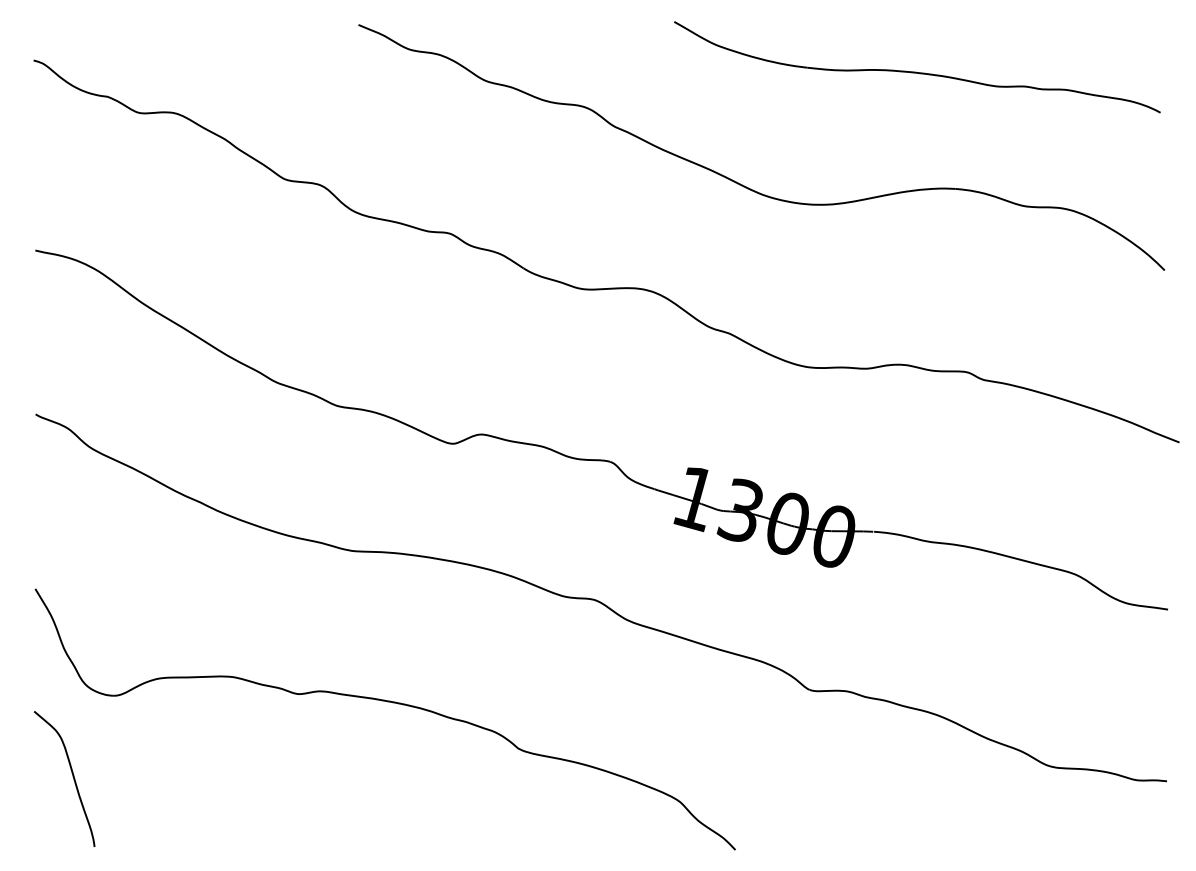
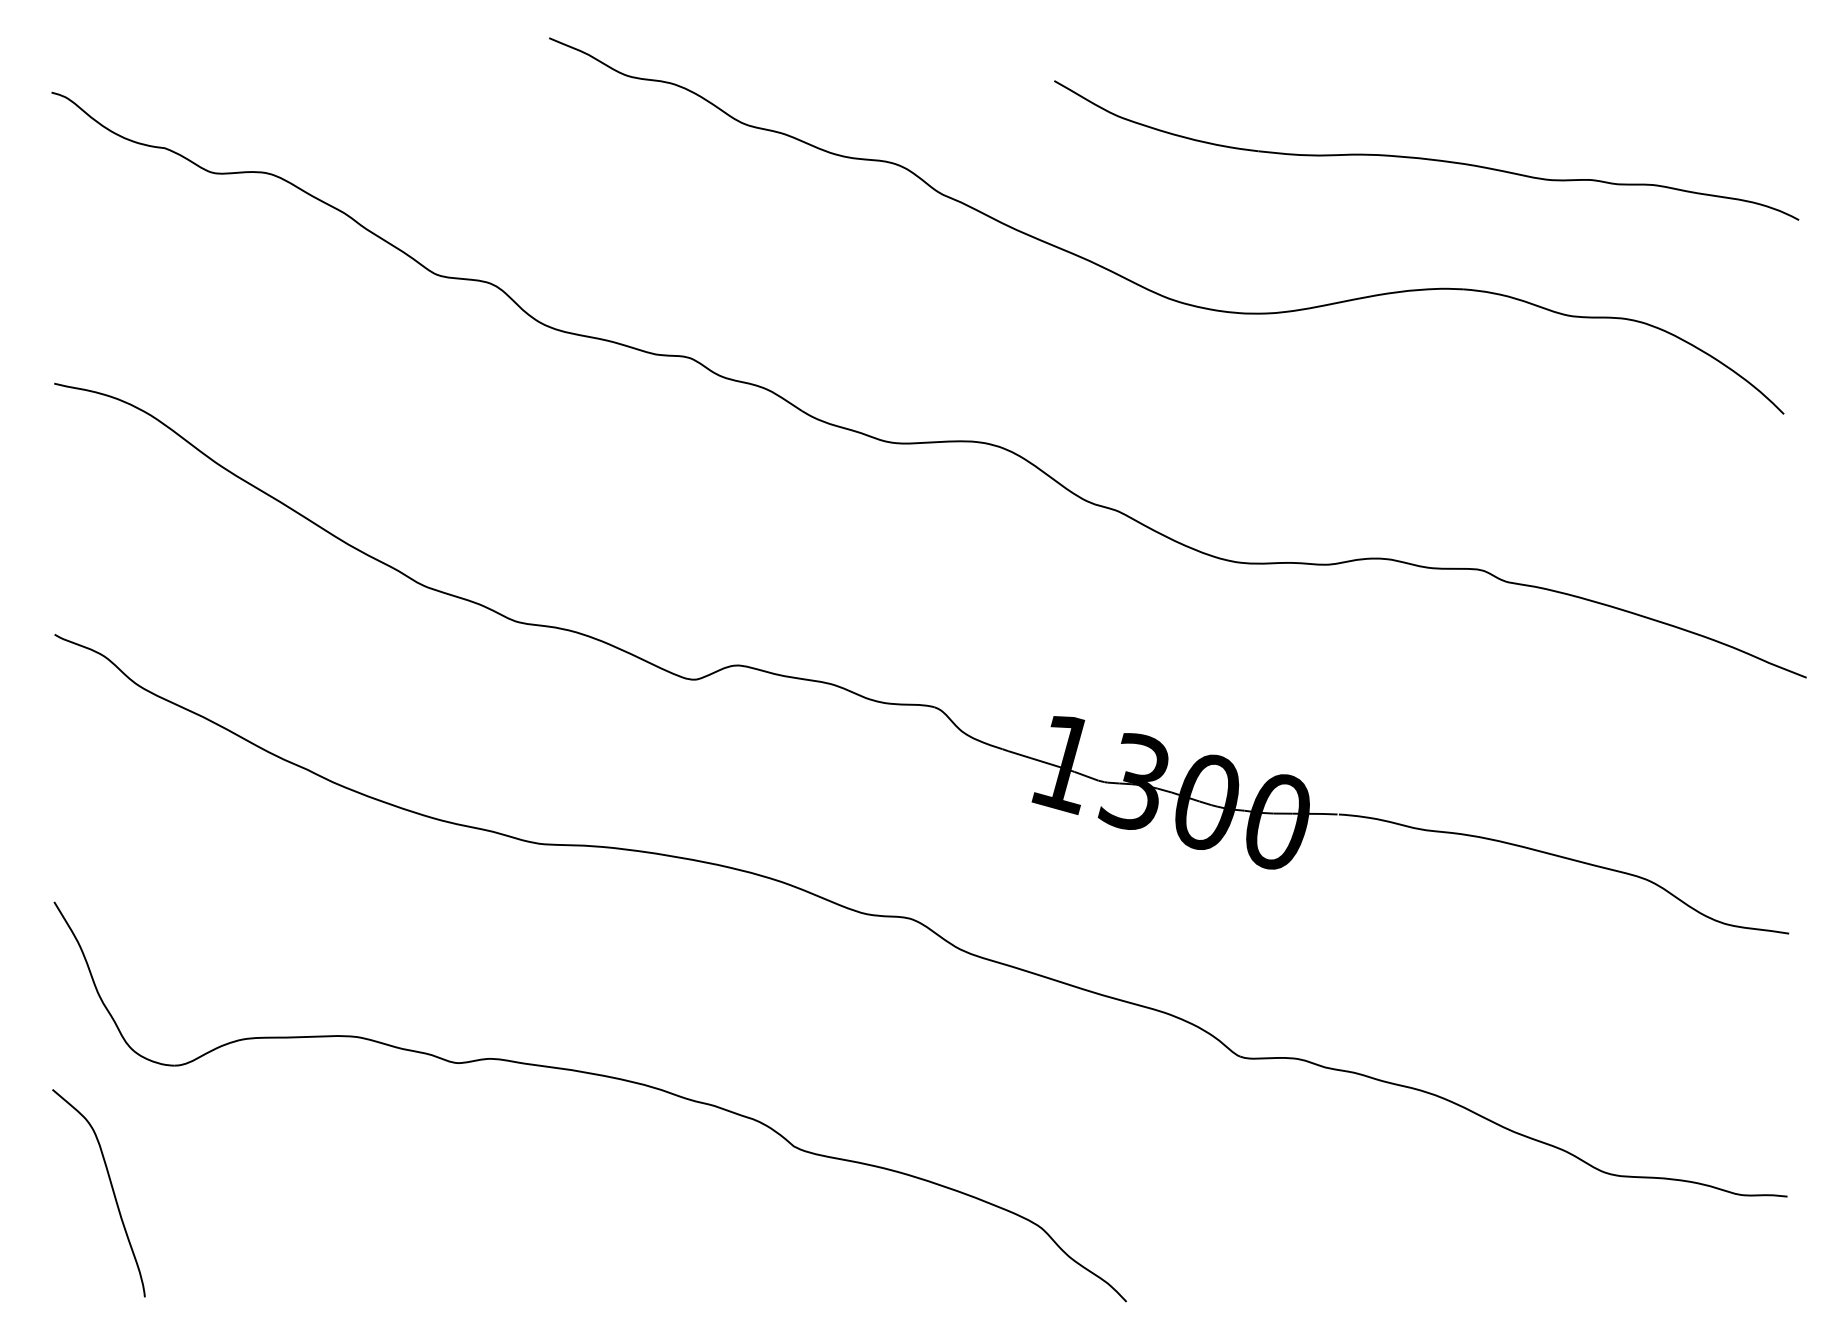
part: (917, 67) -> (1426, 150), moved

